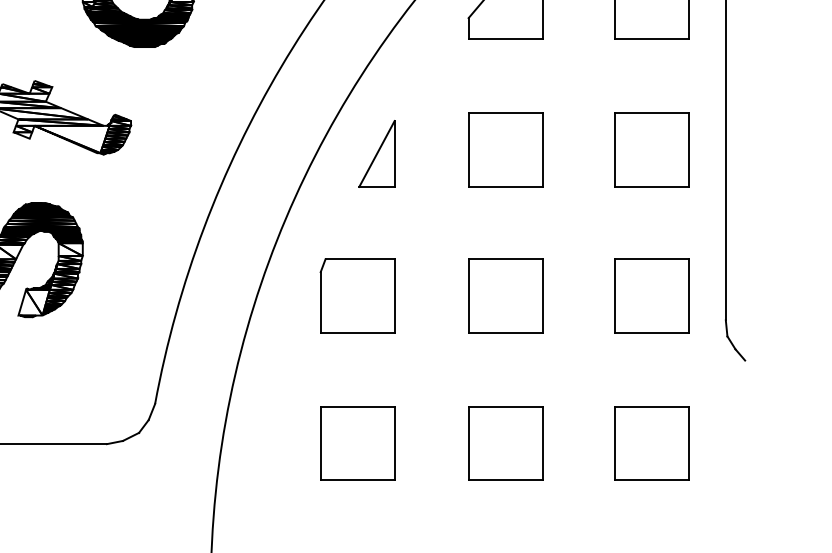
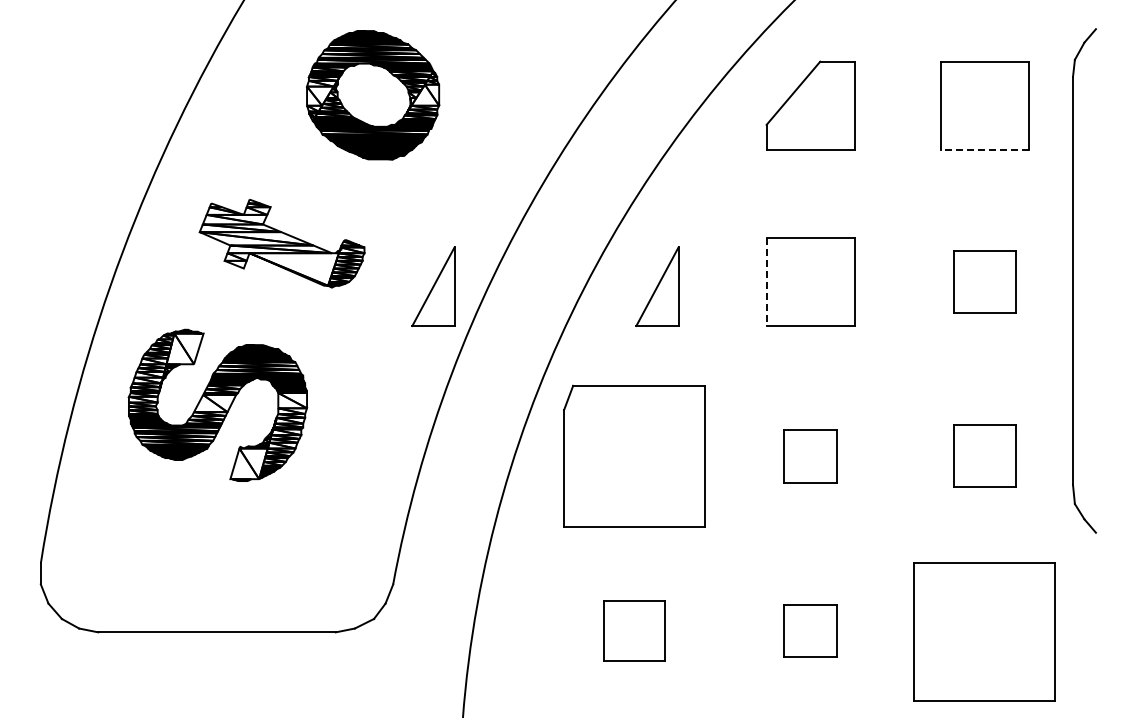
line: (651, 38) -> (984, 149), solid -> dashed
part: (651, 149) -> (984, 281), size x0.7
line: (468, 150) -> (766, 282), solid -> dashed
part: (188, 153) -> (433, 286), added
part: (357, 295) -> (634, 455), size x1.6
part: (505, 295) -> (810, 455), size x0.6
part: (651, 295) -> (984, 455), size x0.7
part: (357, 442) -> (634, 630), size x0.7
part: (505, 442) -> (810, 630), size x0.6
part: (651, 442) -> (984, 630), size x1.6

